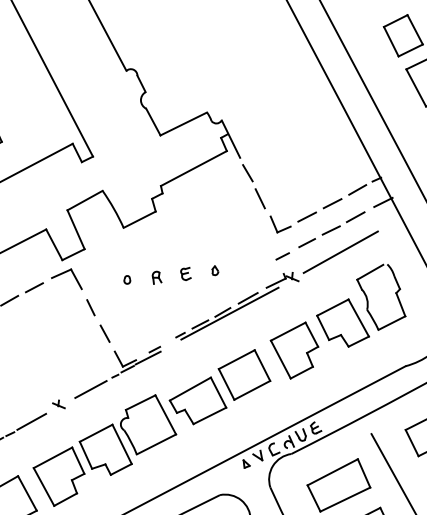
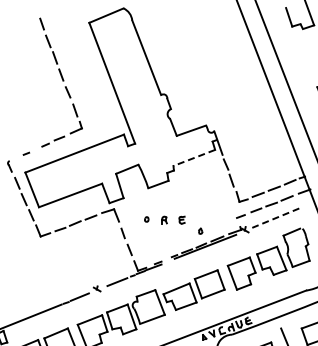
line: (192, 169) -> (193, 158), solid -> dashed
line: (340, 252) -> (275, 218), solid -> dashed
part: (214, 269) -> (200, 230), moved

